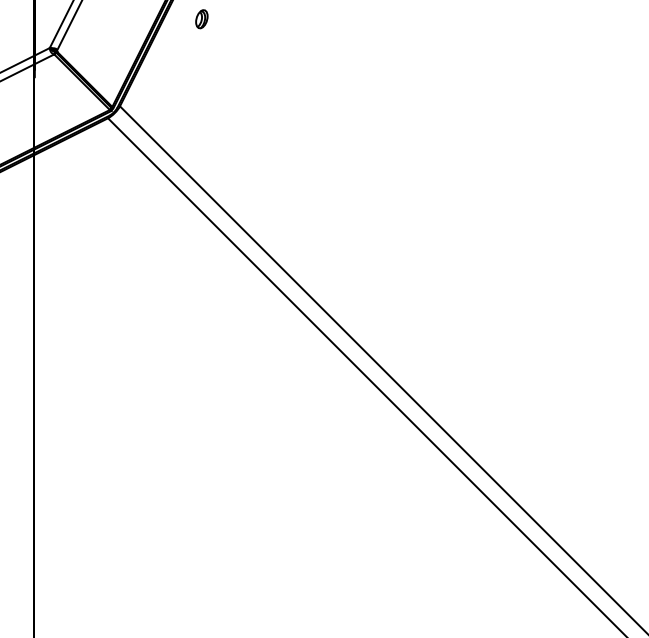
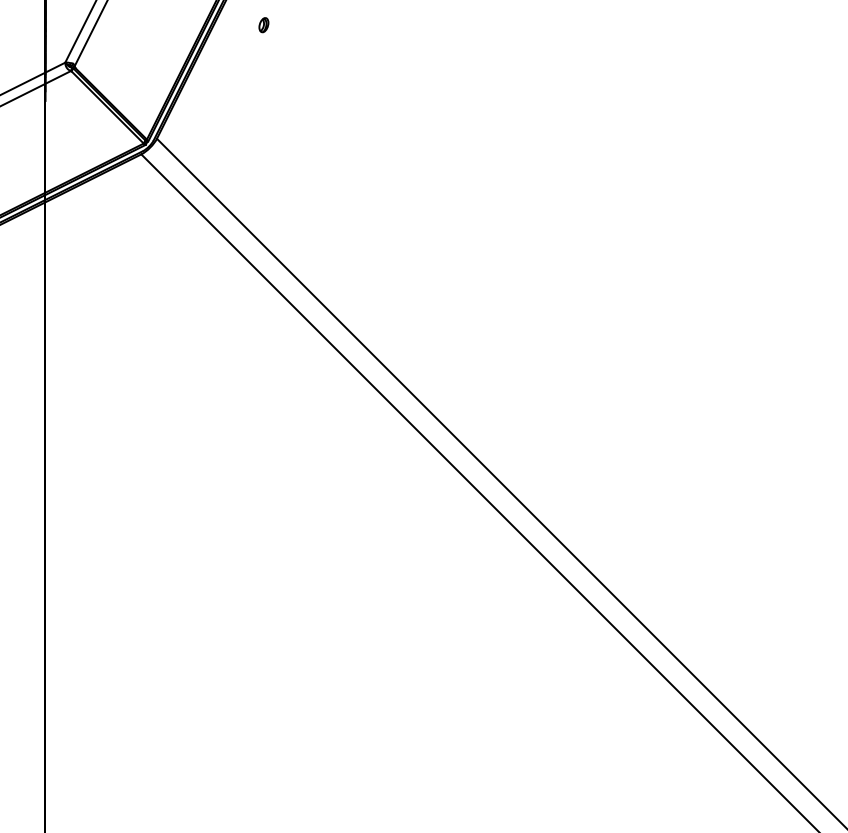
part: (201, 19) -> (263, 25), size x0.6

